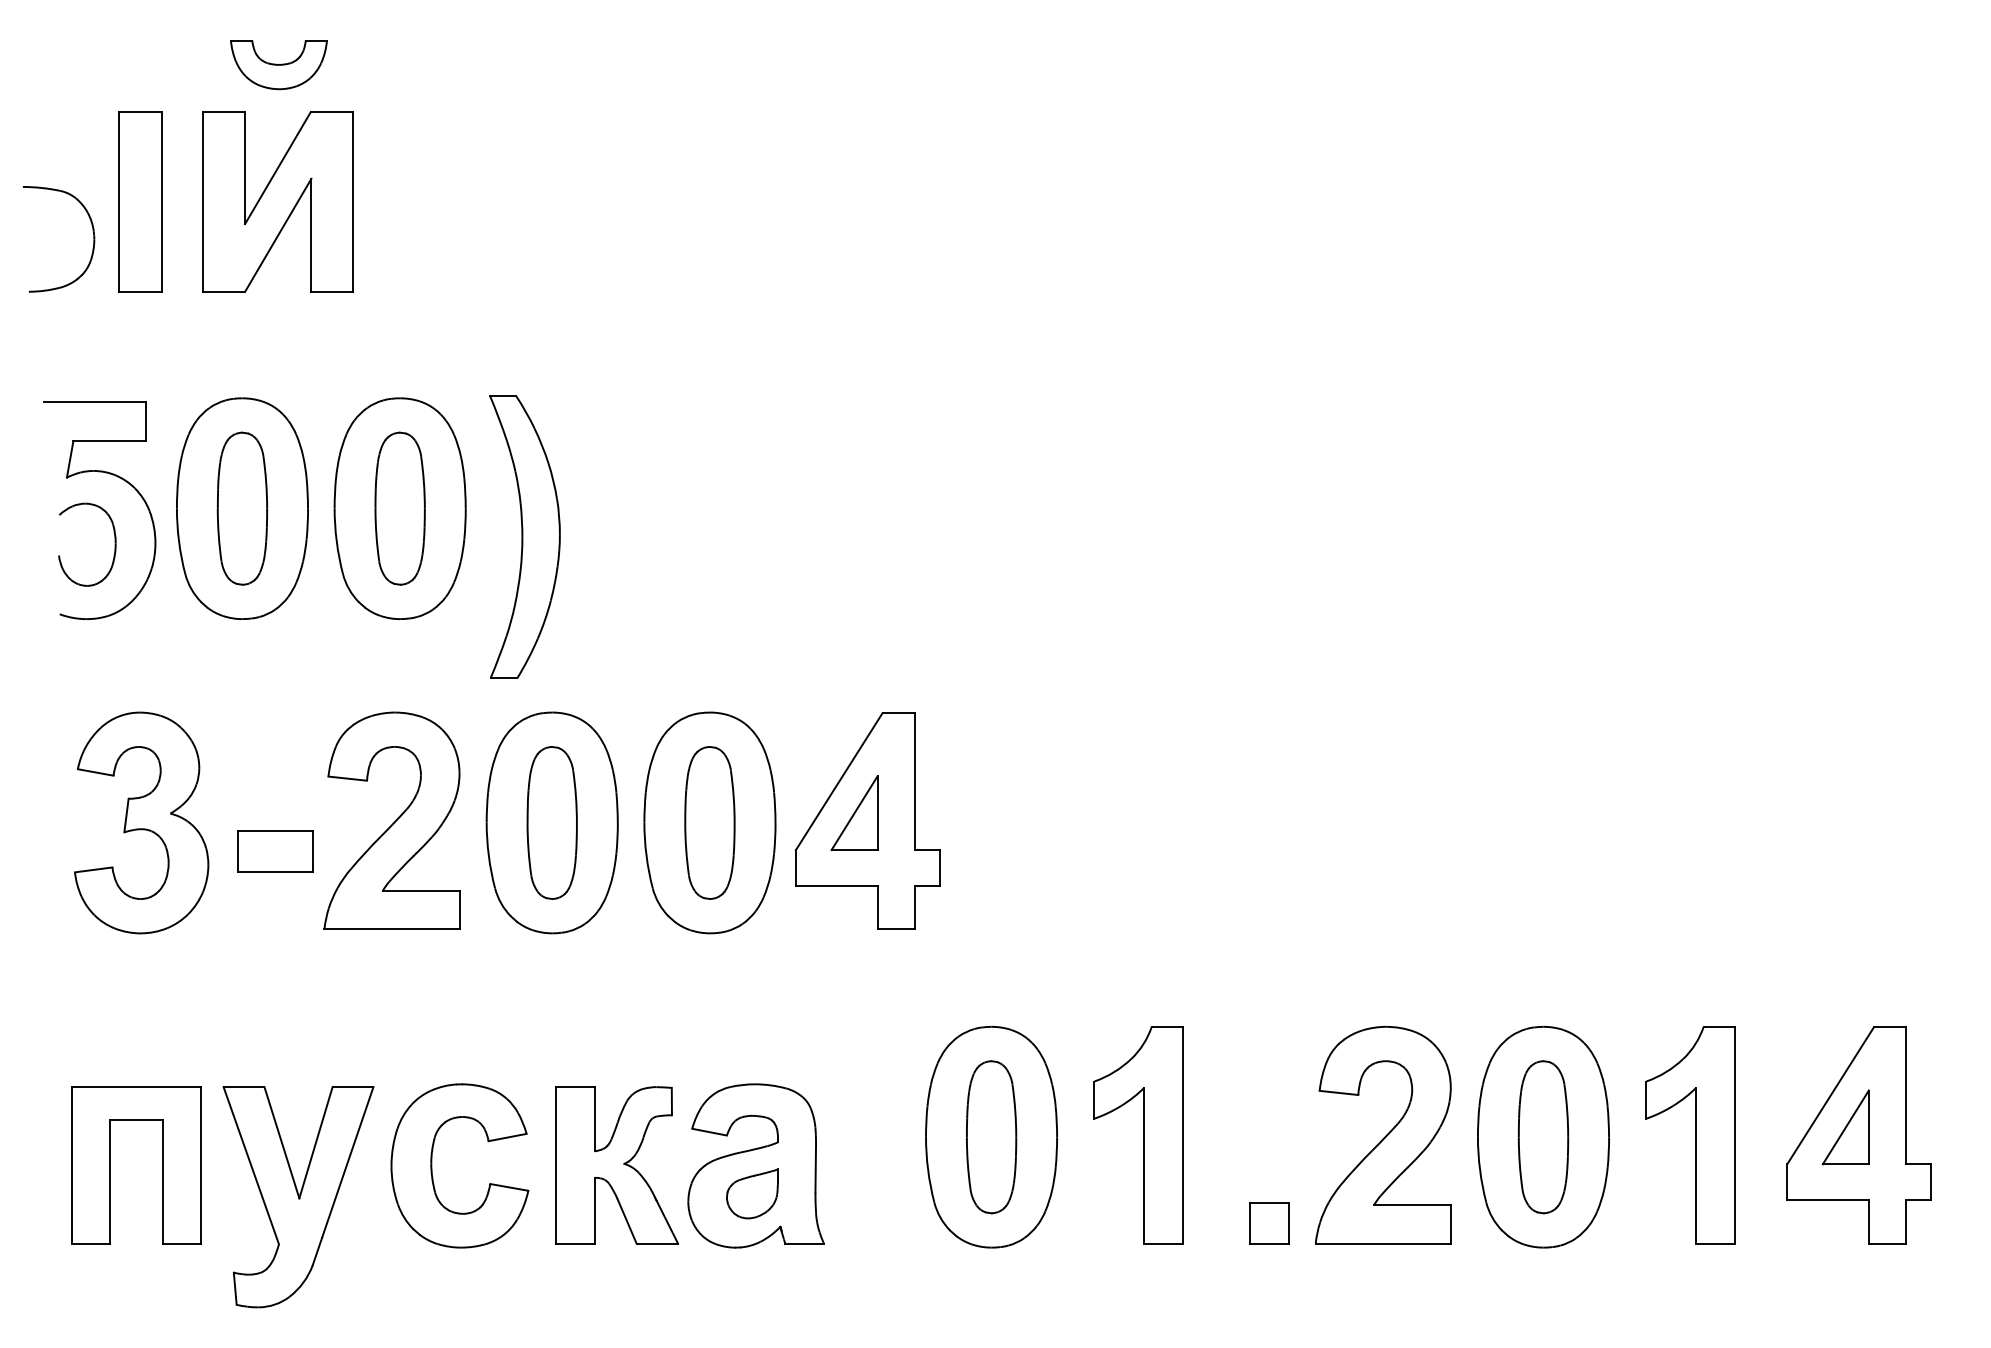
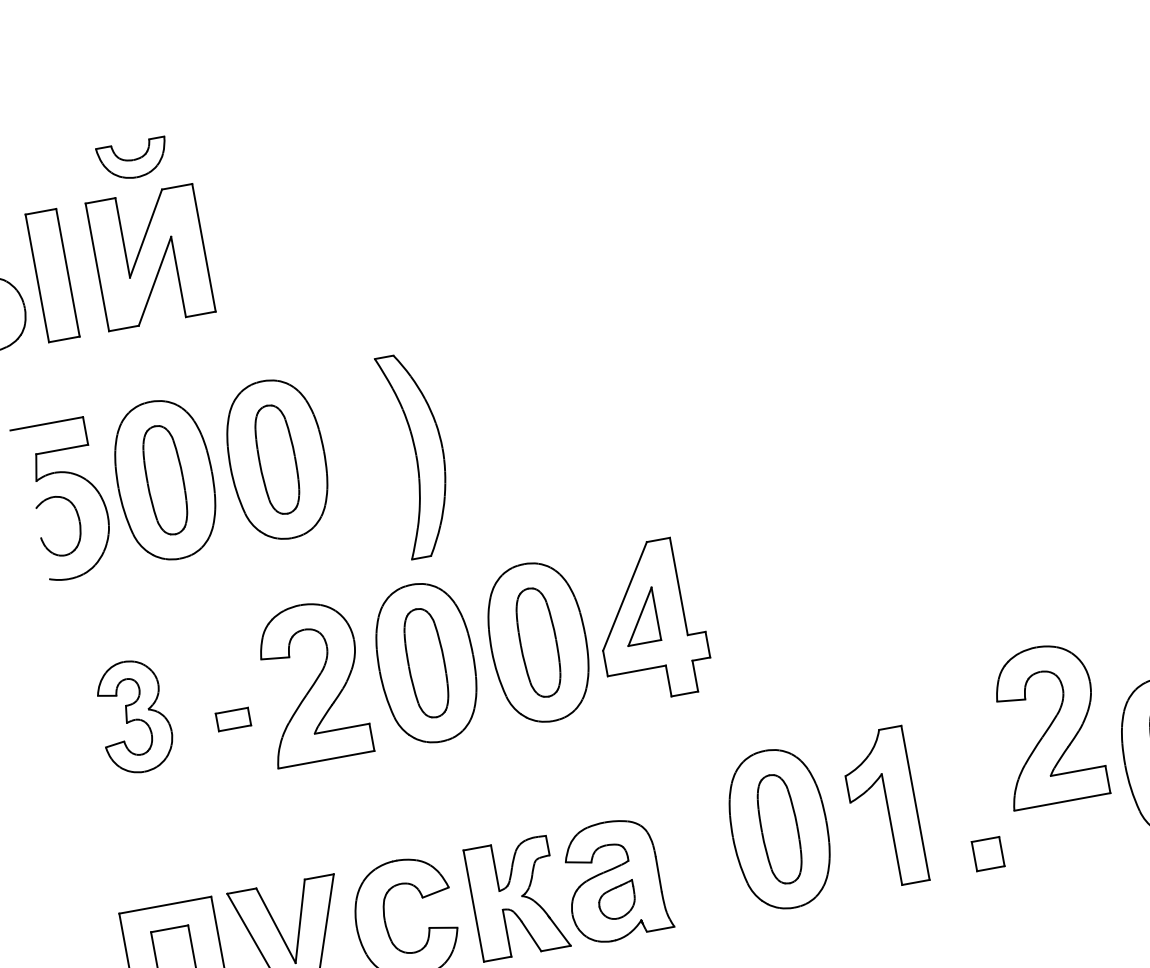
part: (524, 536) -> (417, 454), moved
part: (141, 822) -> (134, 716), size x0.7
part: (275, 851) -> (233, 719), size x0.6
part: (1383, 1134) -> (1048, 724), moved

